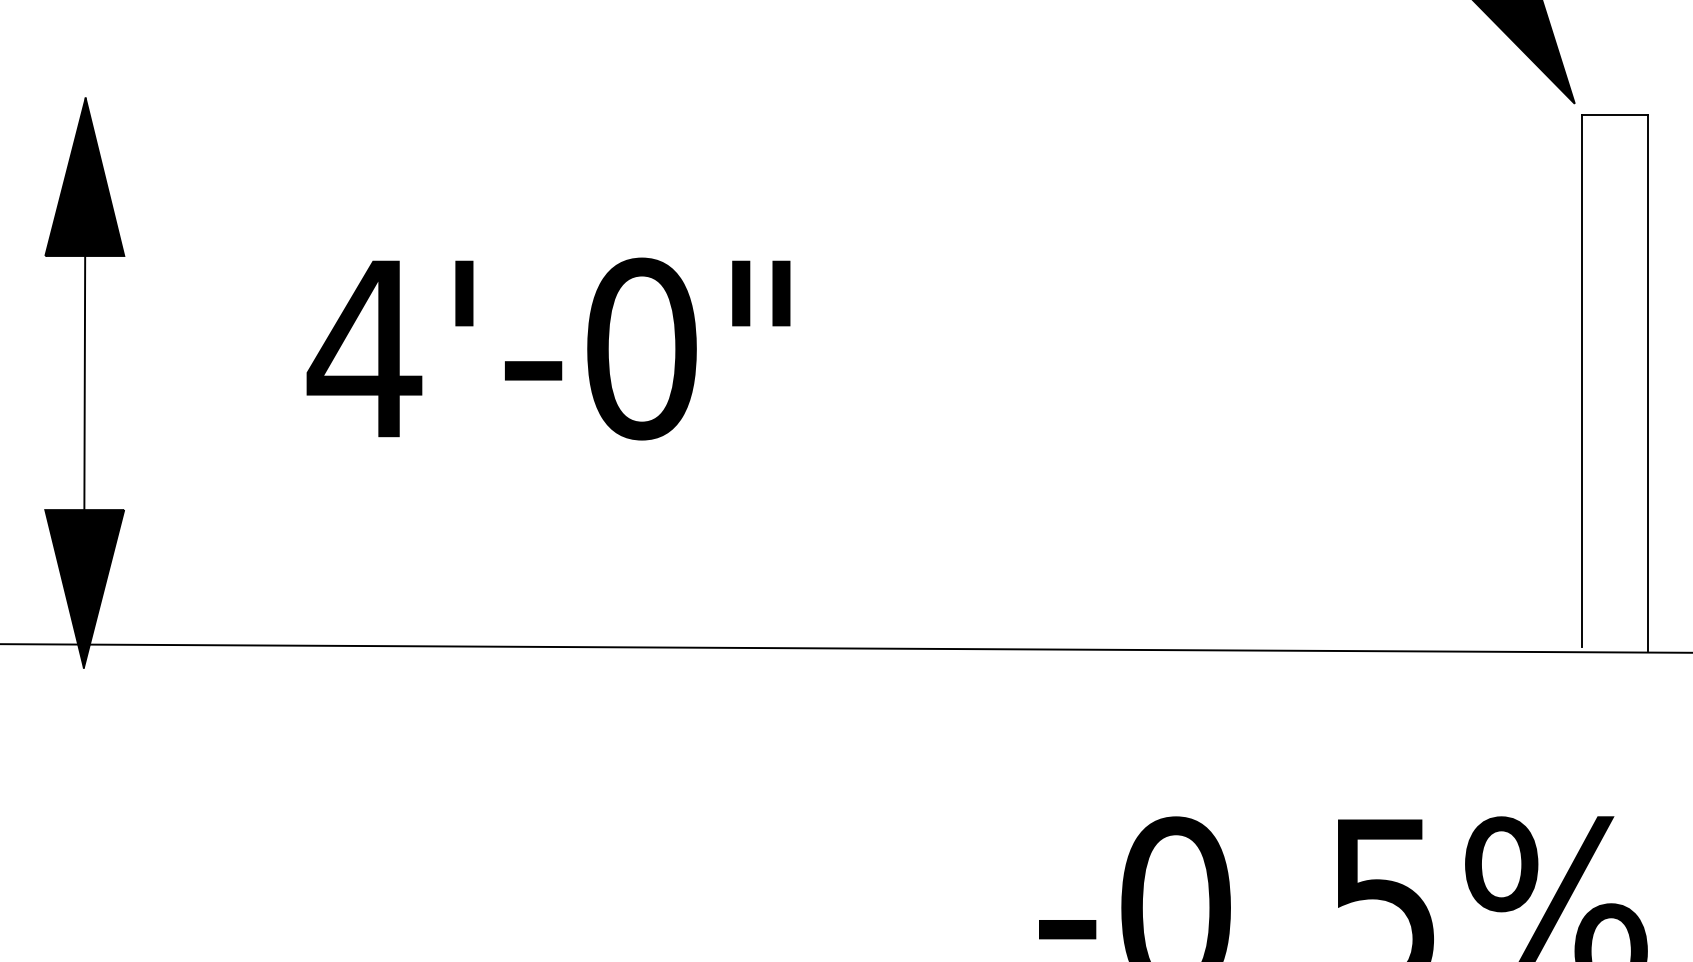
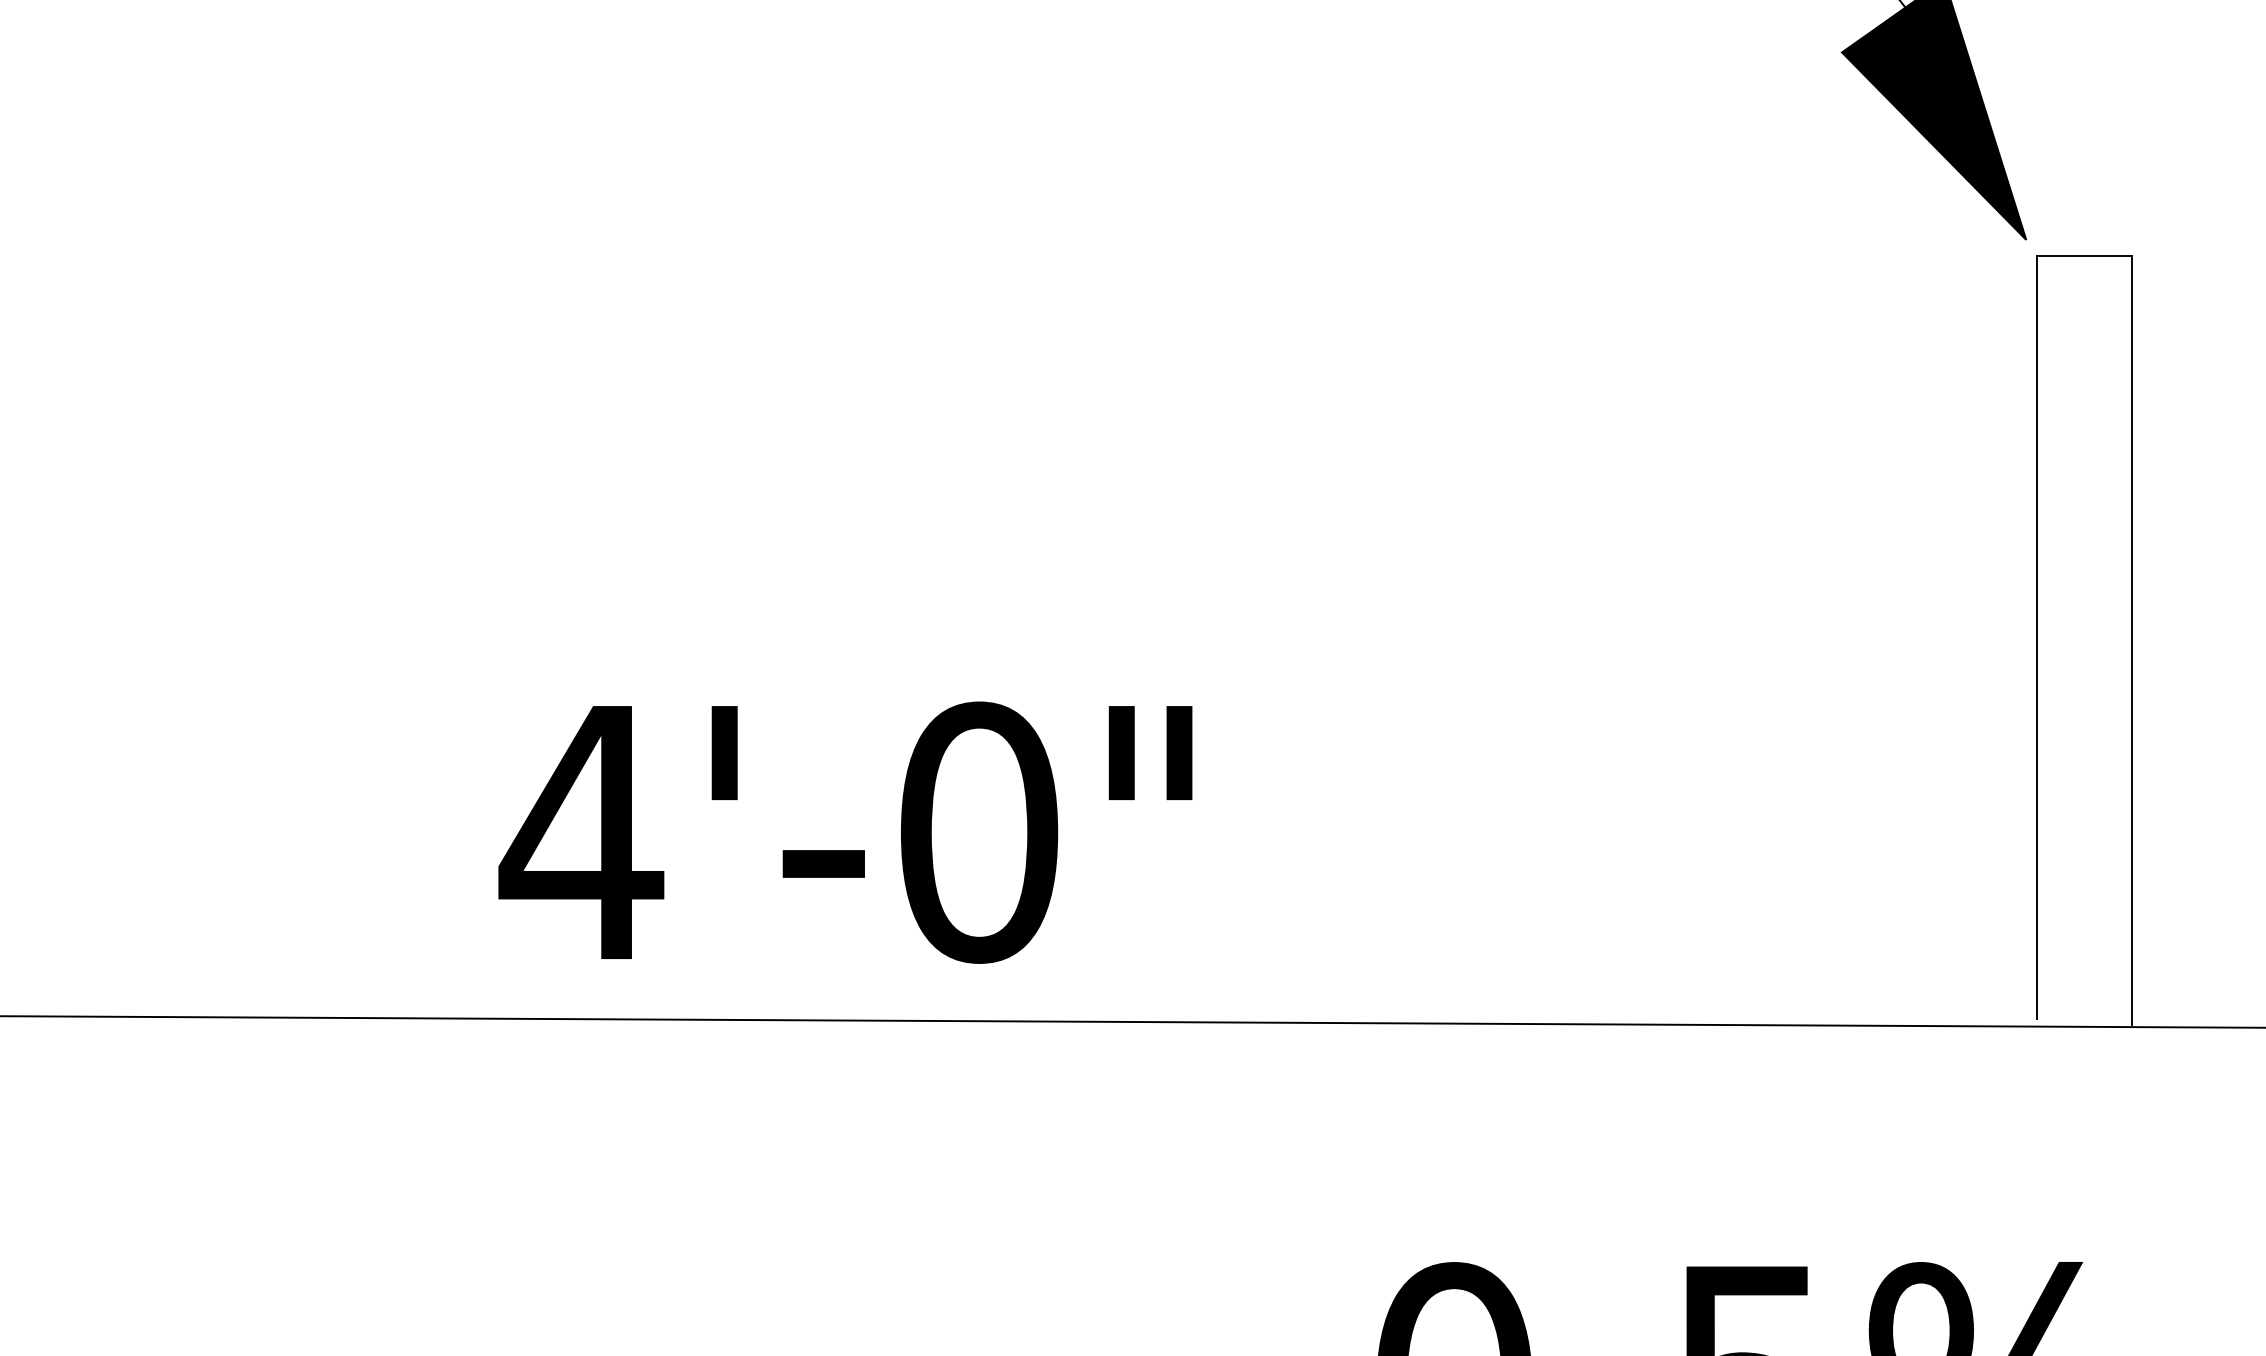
text: (548, 348) -> (845, 831), moved

